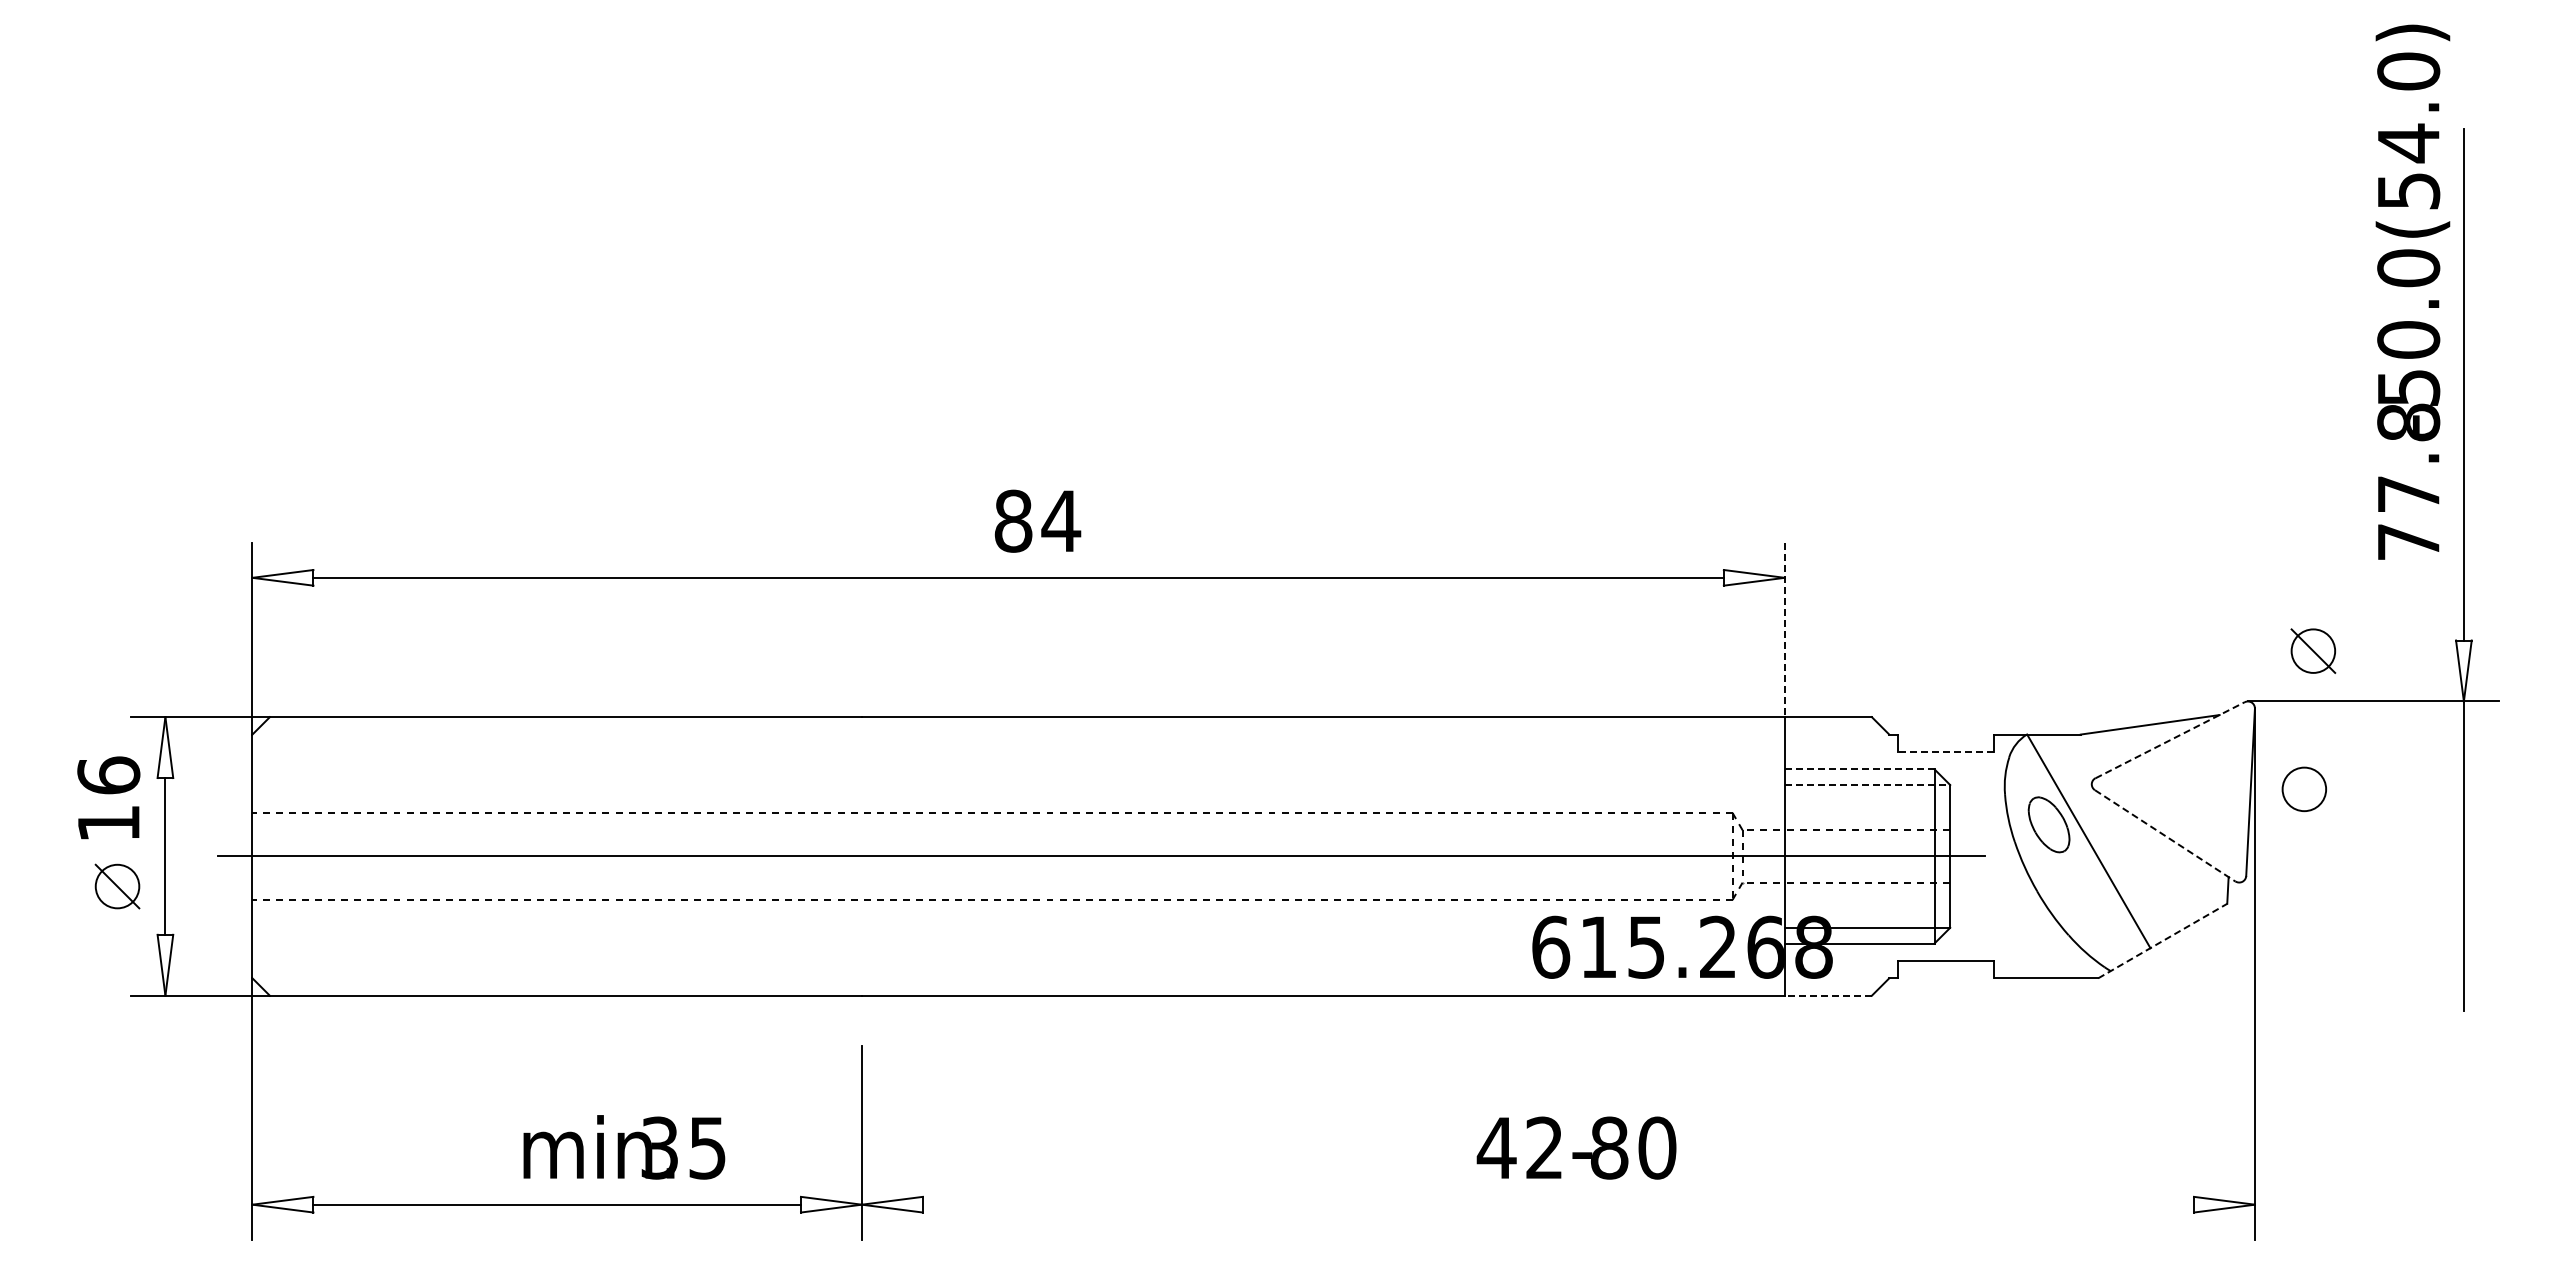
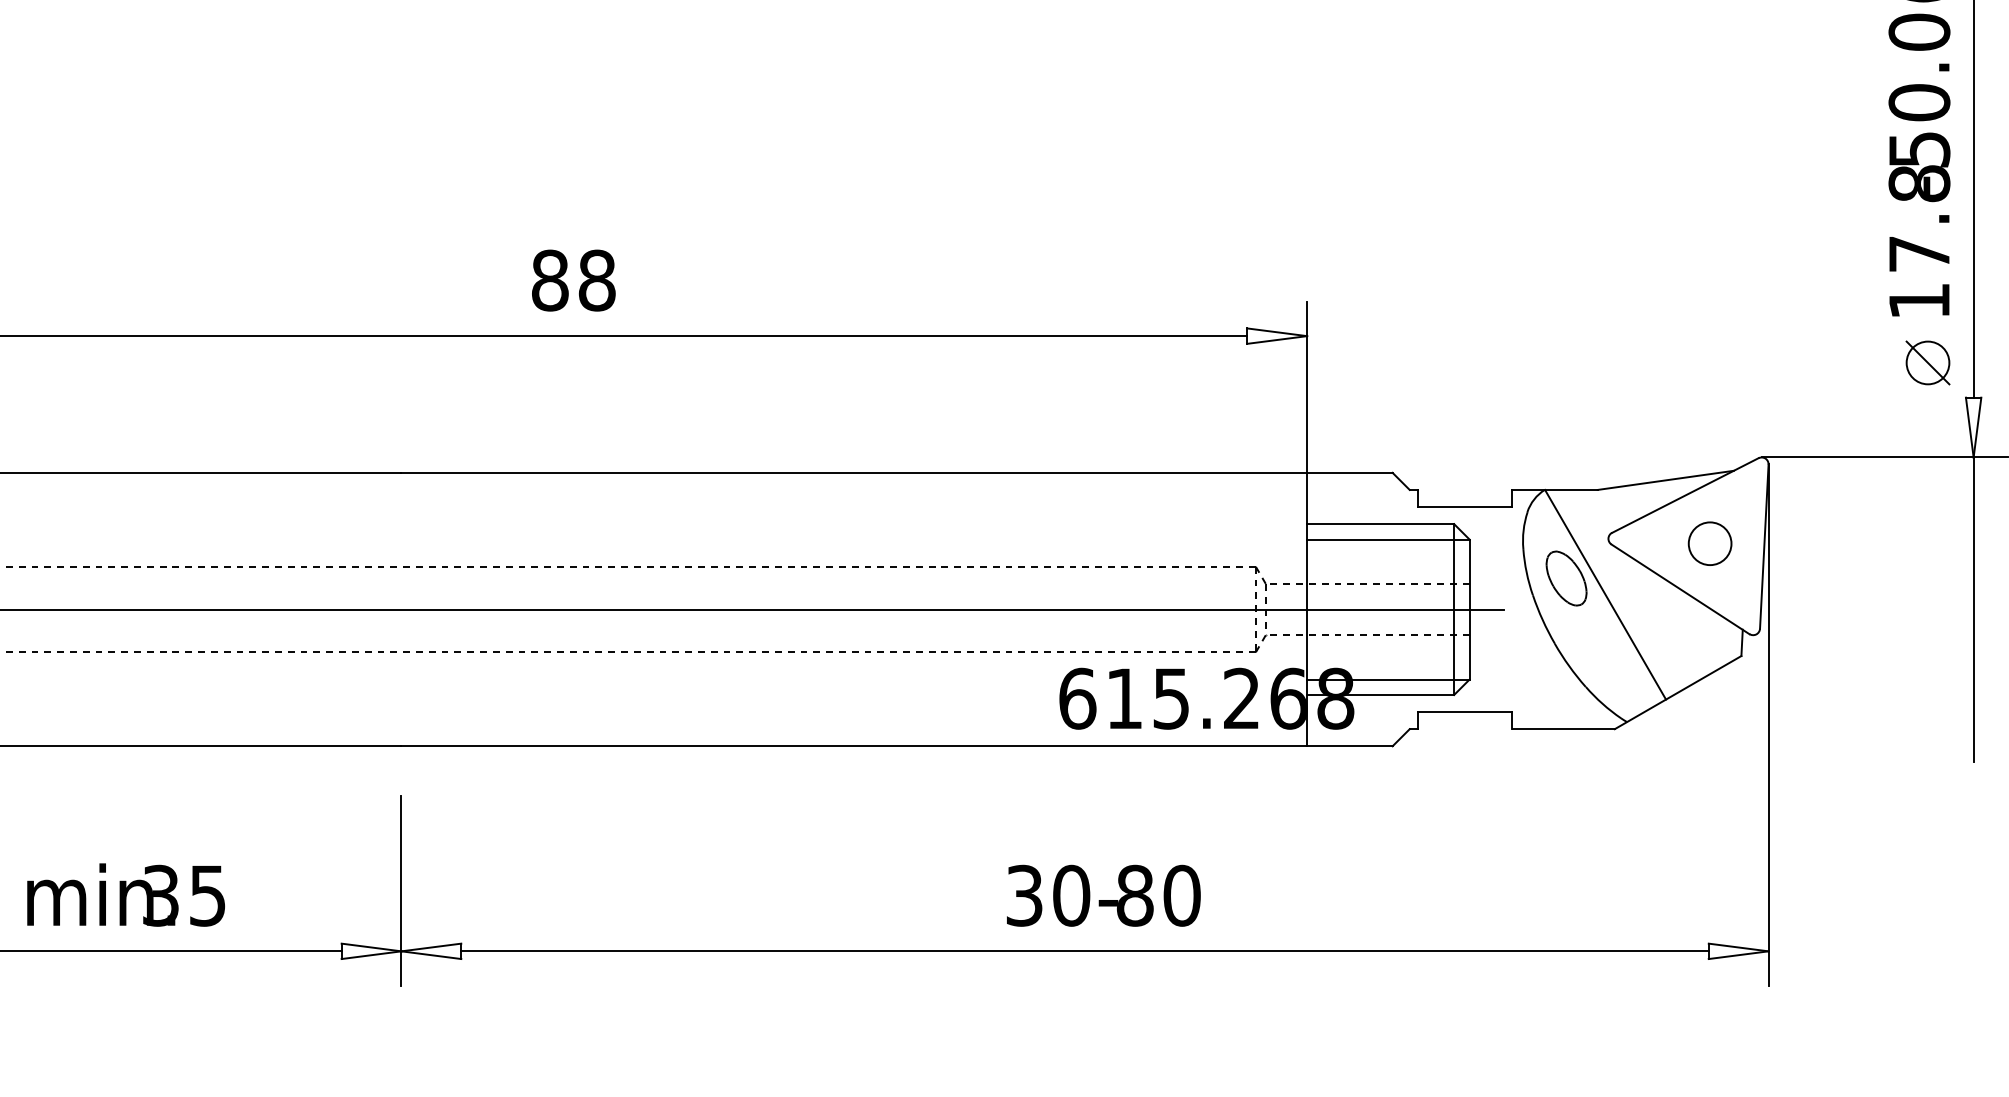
text: (1061, 520) -> (597, 279), 84 -> 88
text: (2408, 541) -> (1919, 300), 77.8 -> 17.8
line: (1784, 630) -> (1306, 387), dashed -> solid
part: (2313, 650) -> (1928, 362), moved
line: (2170, 740) -> (1685, 495), dashed -> solid
line: (1945, 751) -> (1464, 506), dashed -> solid
line: (1859, 769) -> (1380, 524), dashed -> solid
line: (1867, 785) -> (1388, 539), dashed -> solid
circle: (2303, 789) -> (1709, 543), moved
line: (2165, 835) -> (1680, 589), dashed -> solid
line: (2162, 941) -> (1677, 693), dashed -> solid
line: (1828, 995) -> (1350, 746), dashed -> solid
text: (624, 1147) -> (126, 895), moved
text: (1519, 1147) -> (1046, 895), 42- -> 30-
line: (1557, 1204) -> (1084, 951), added

